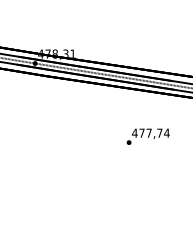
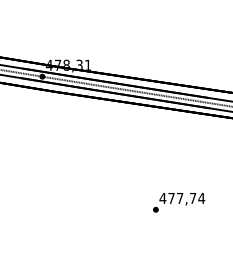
text: (147, 136) -> (178, 202), moved

